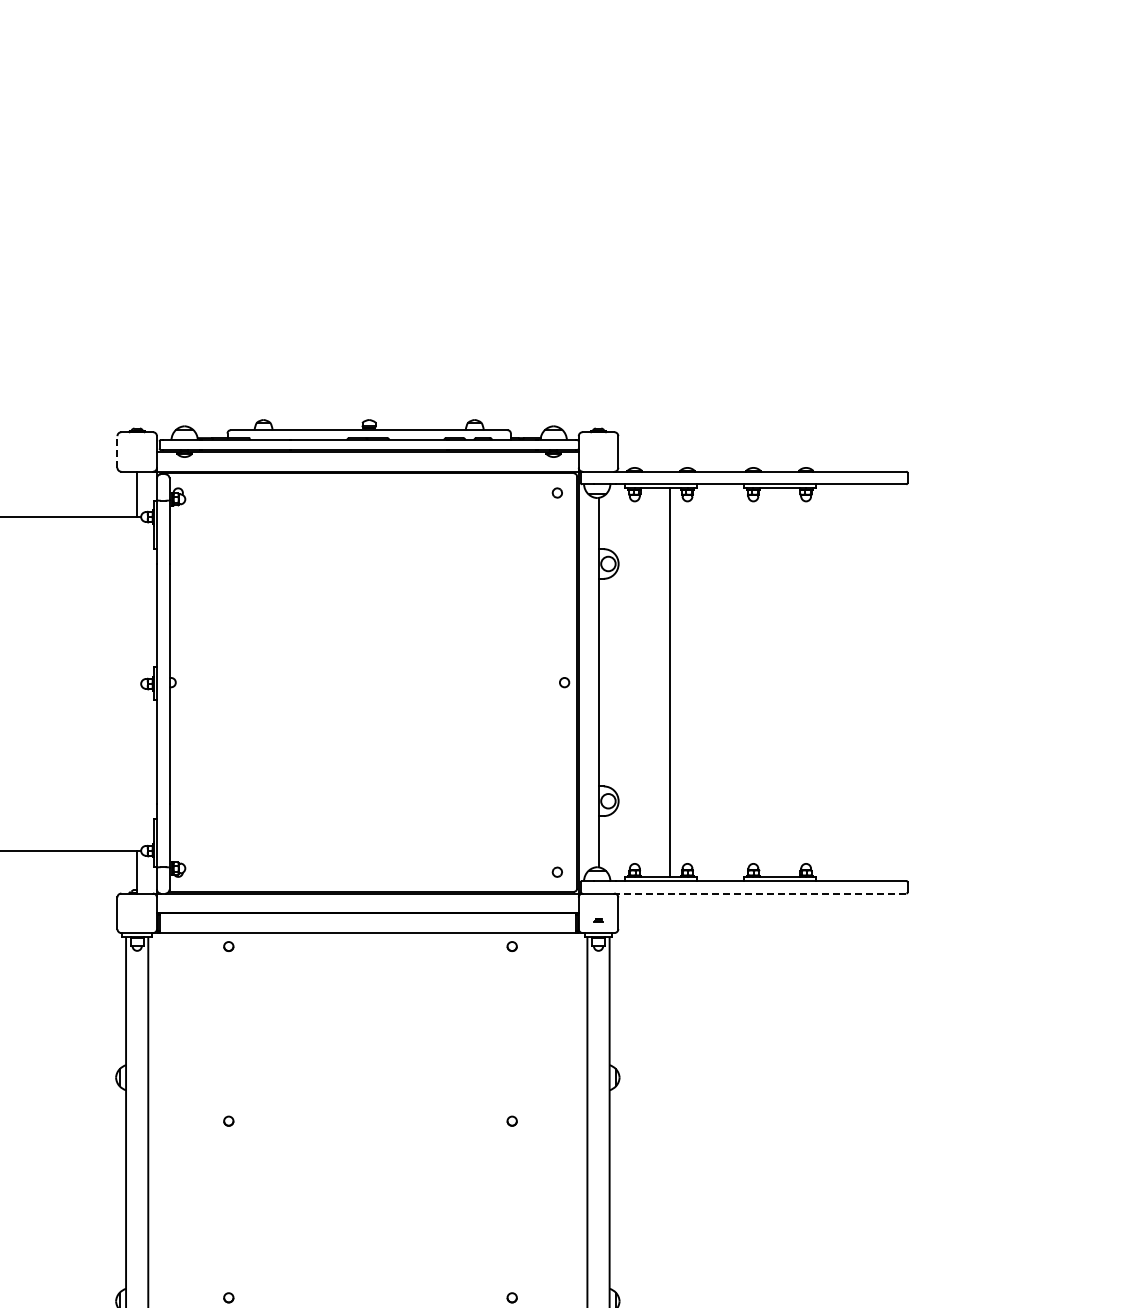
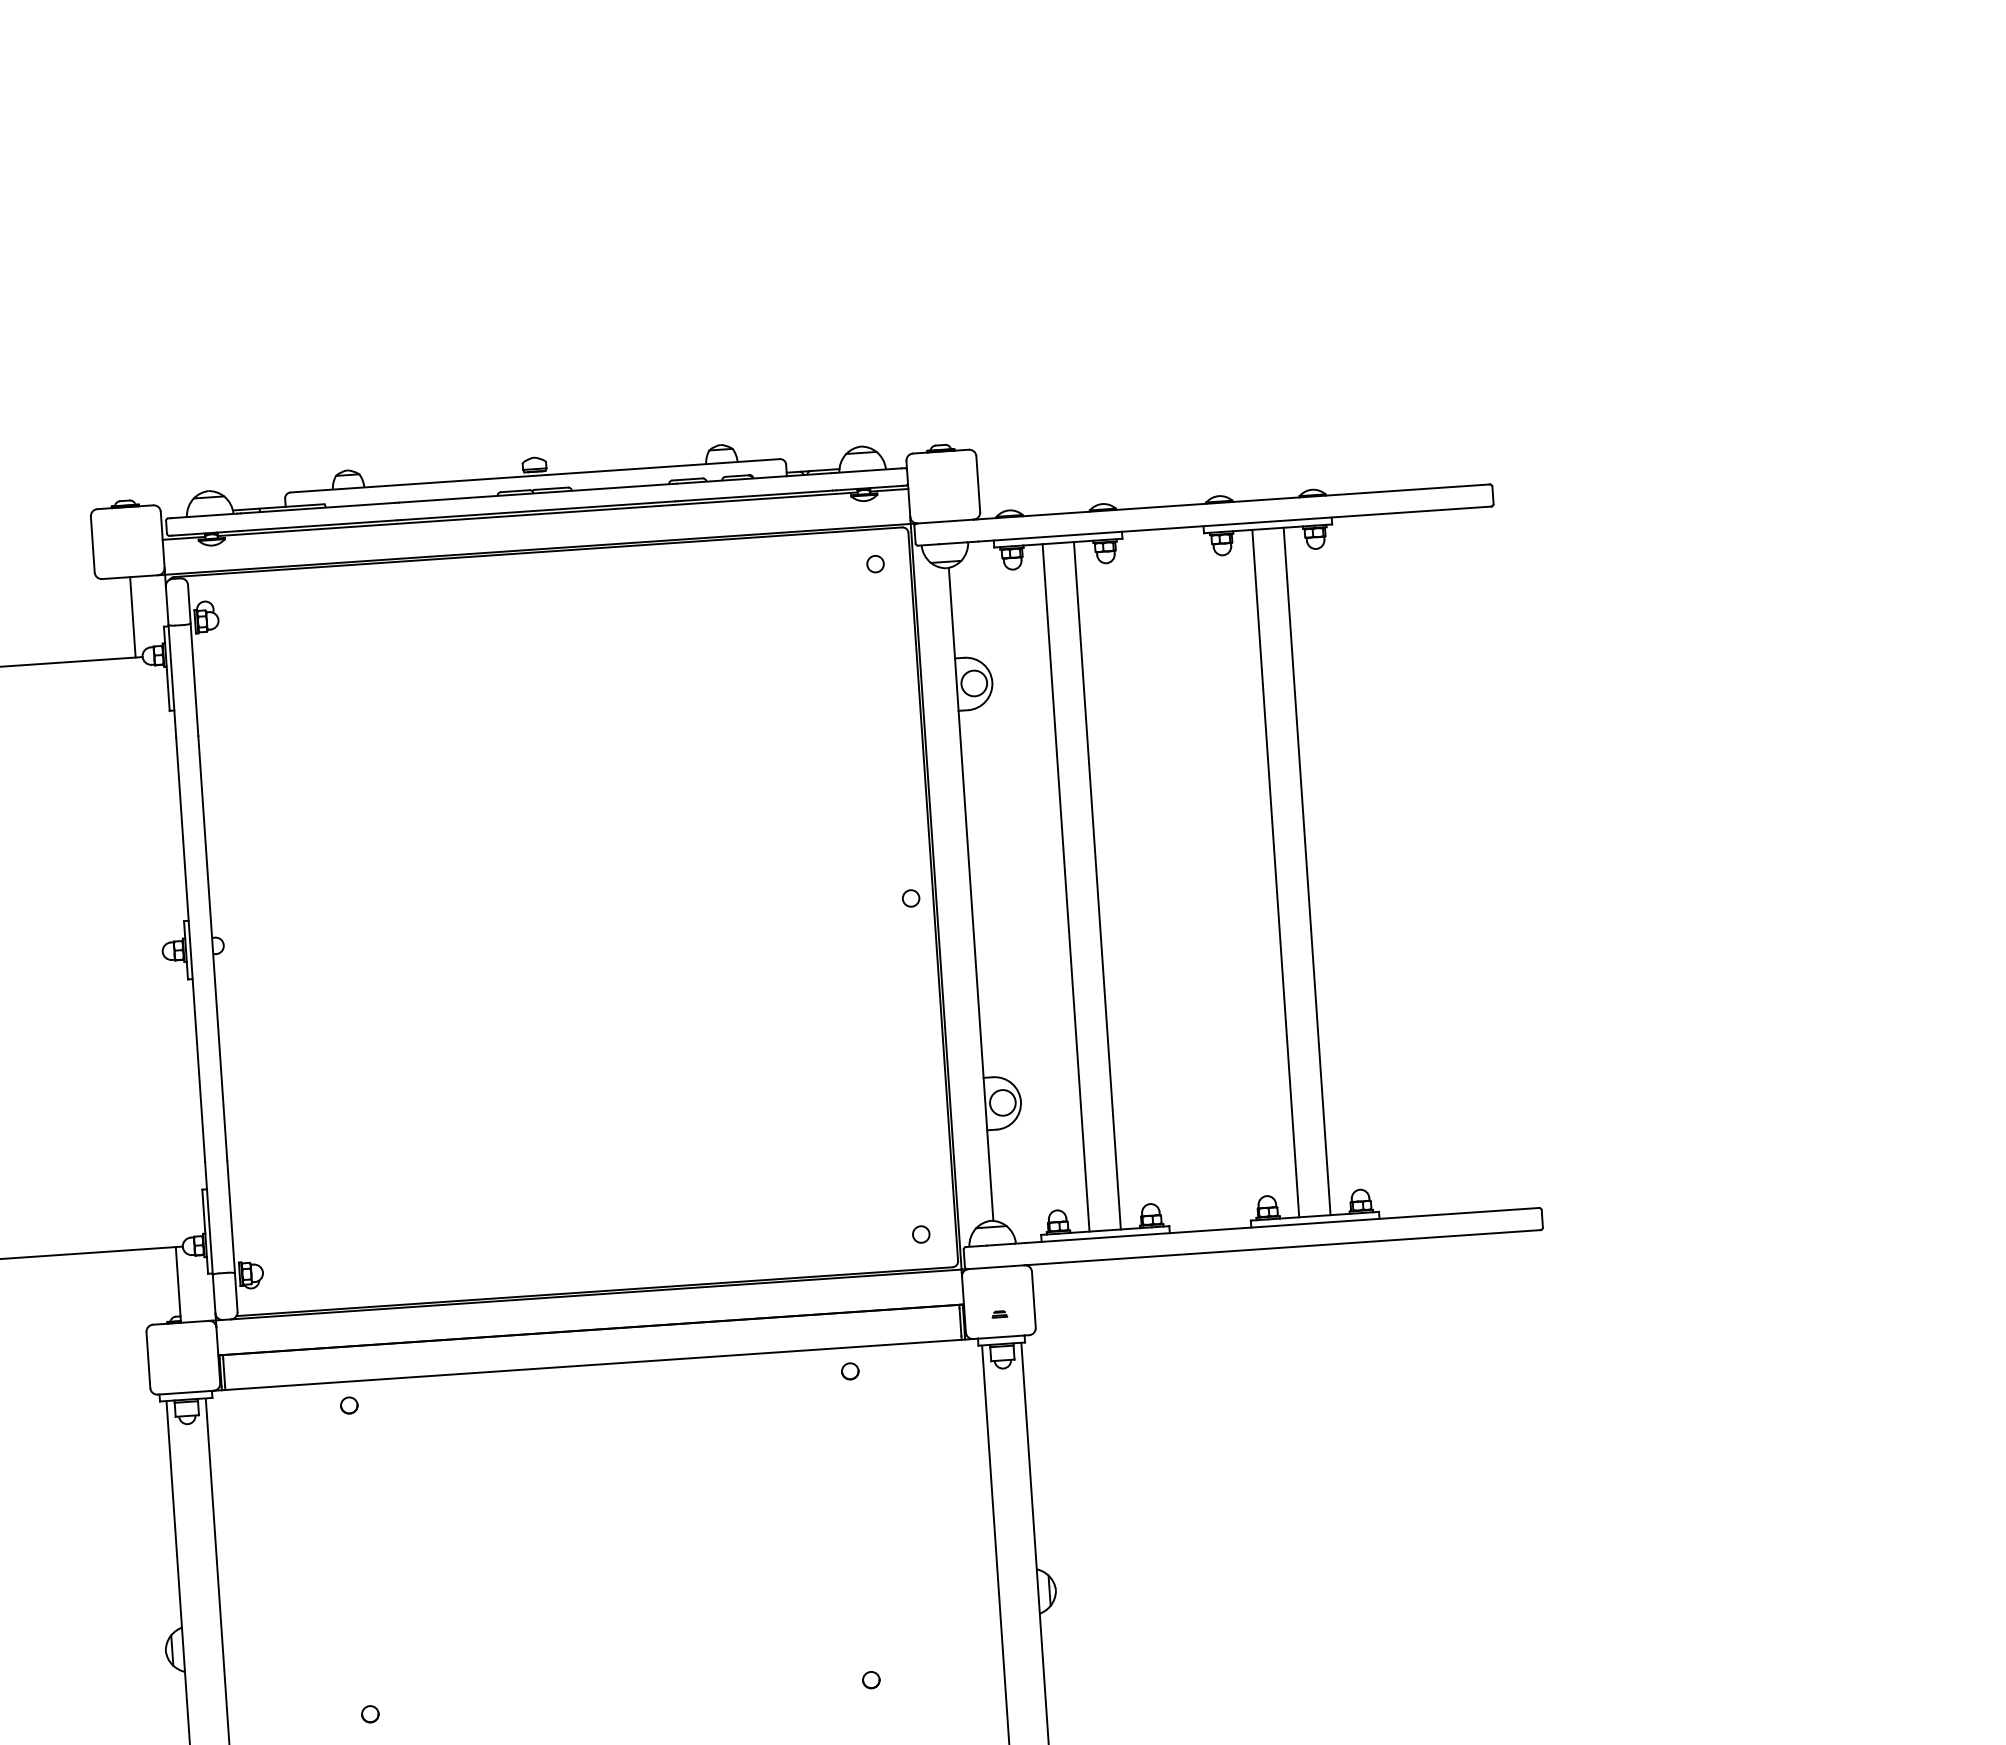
line: (117, 451) -> (92, 543), dashed -> solid
line: (652, 682) -> (1066, 887), added
line: (770, 682) -> (1275, 873), added
line: (788, 682) -> (1306, 871), added
line: (761, 893) -> (1284, 1247), dashed -> solid

